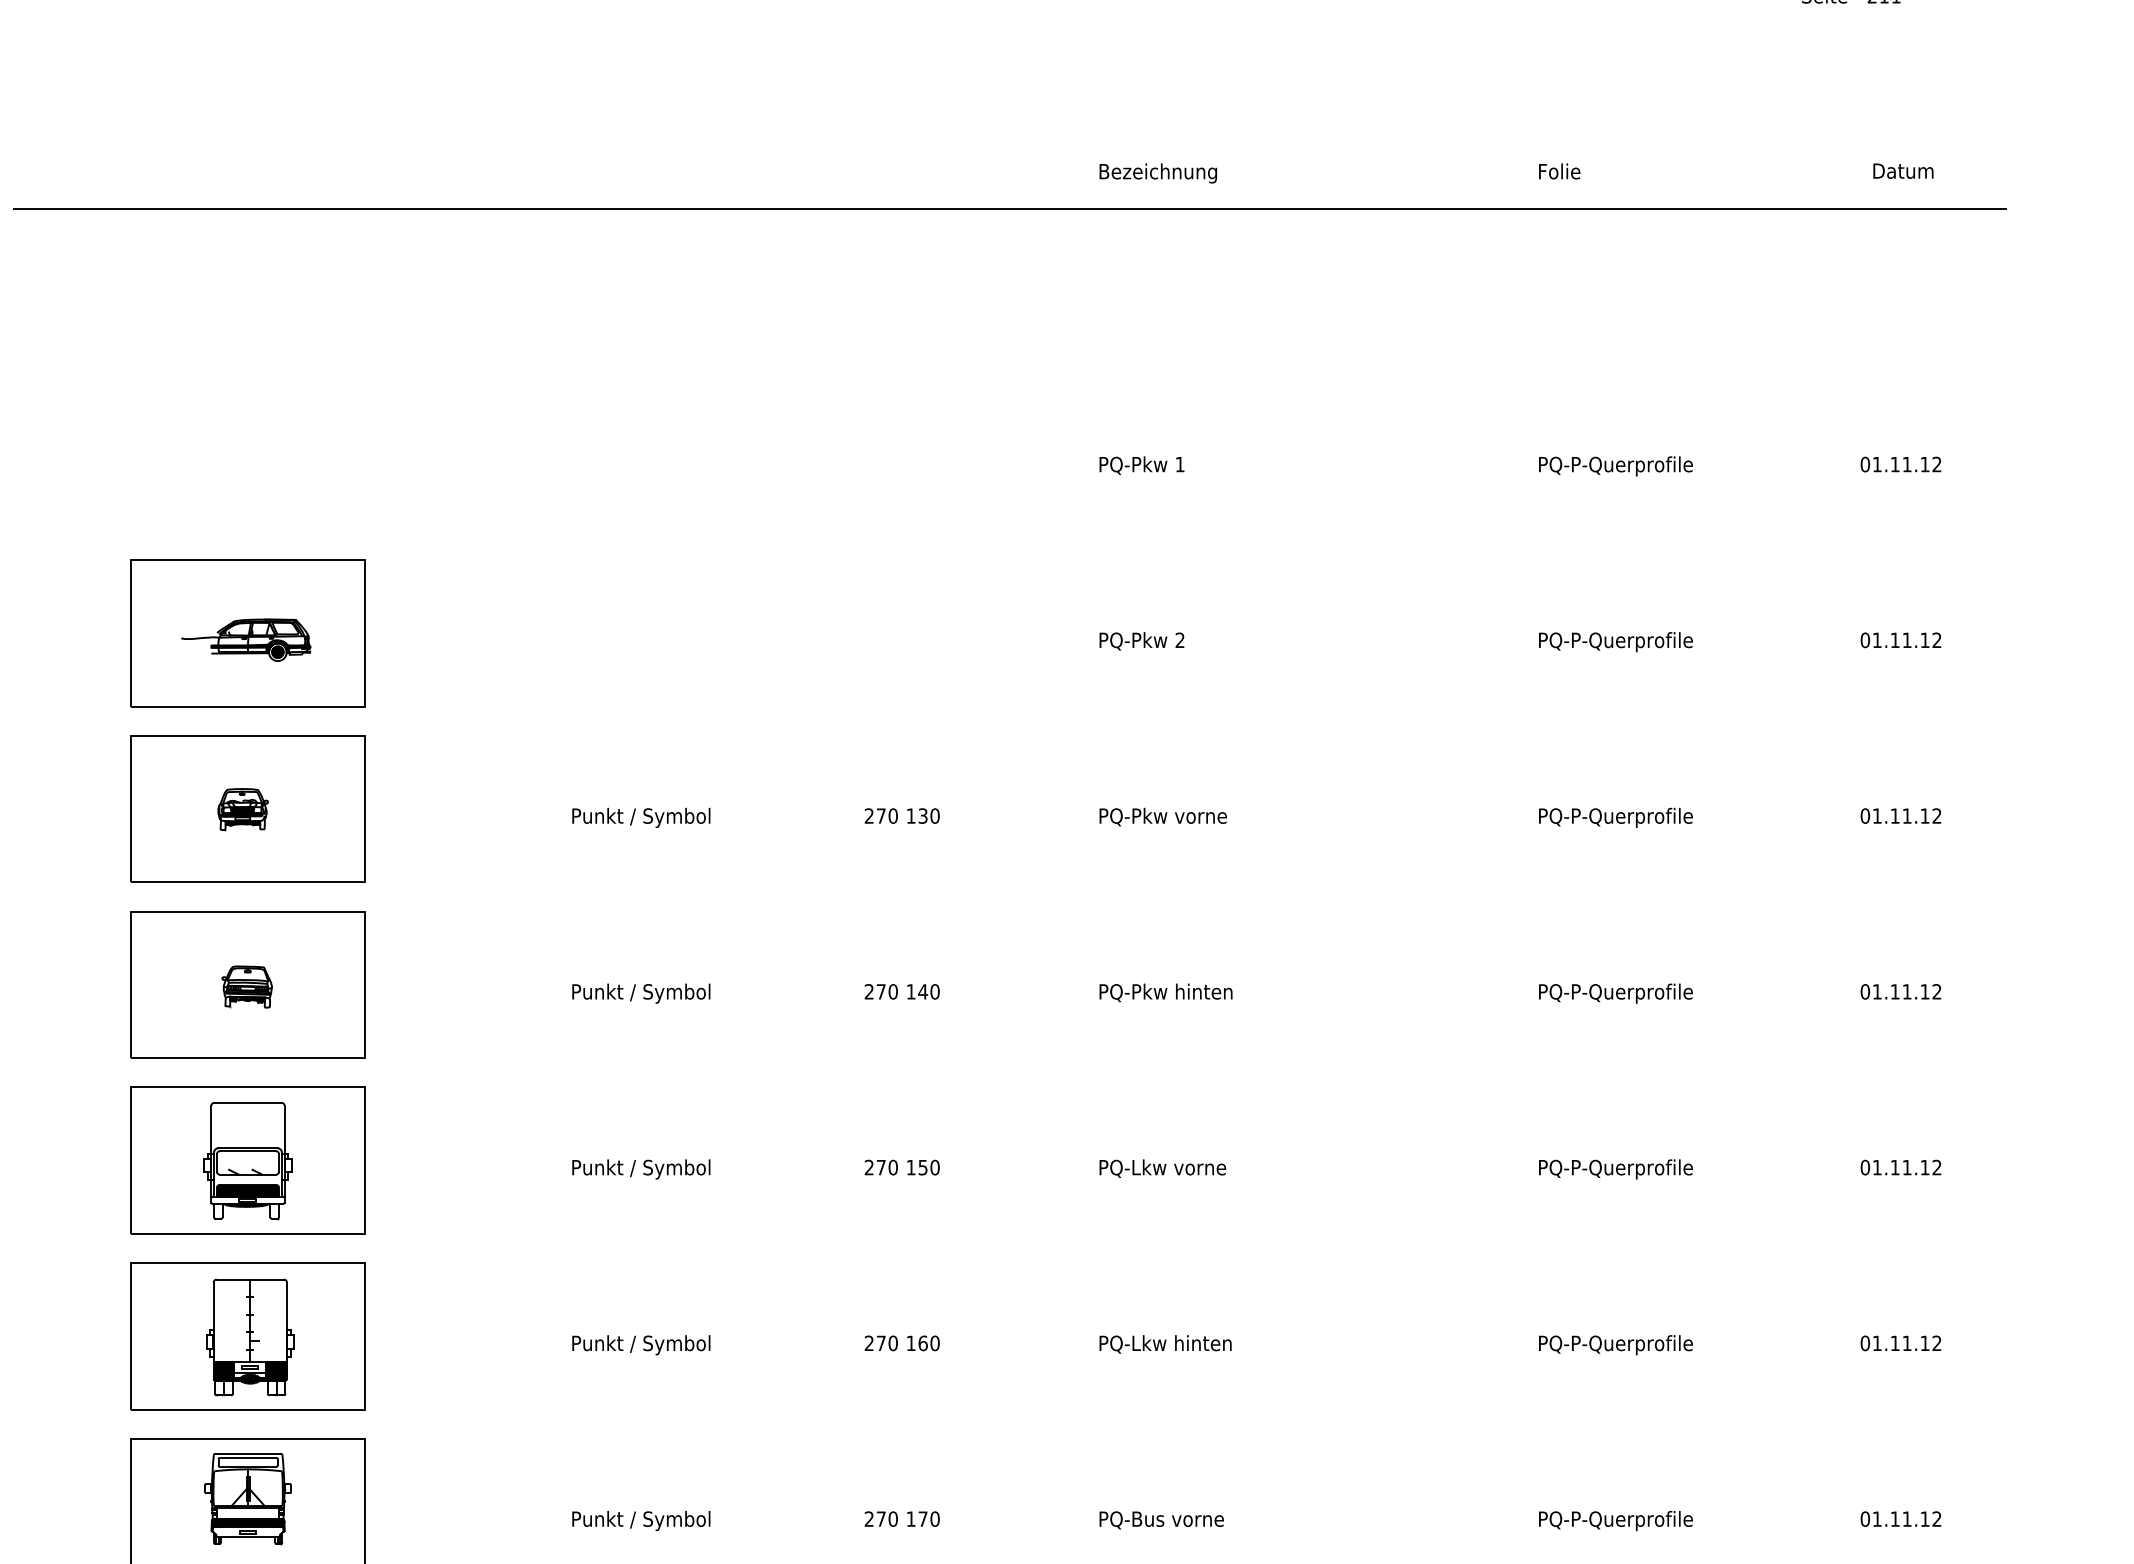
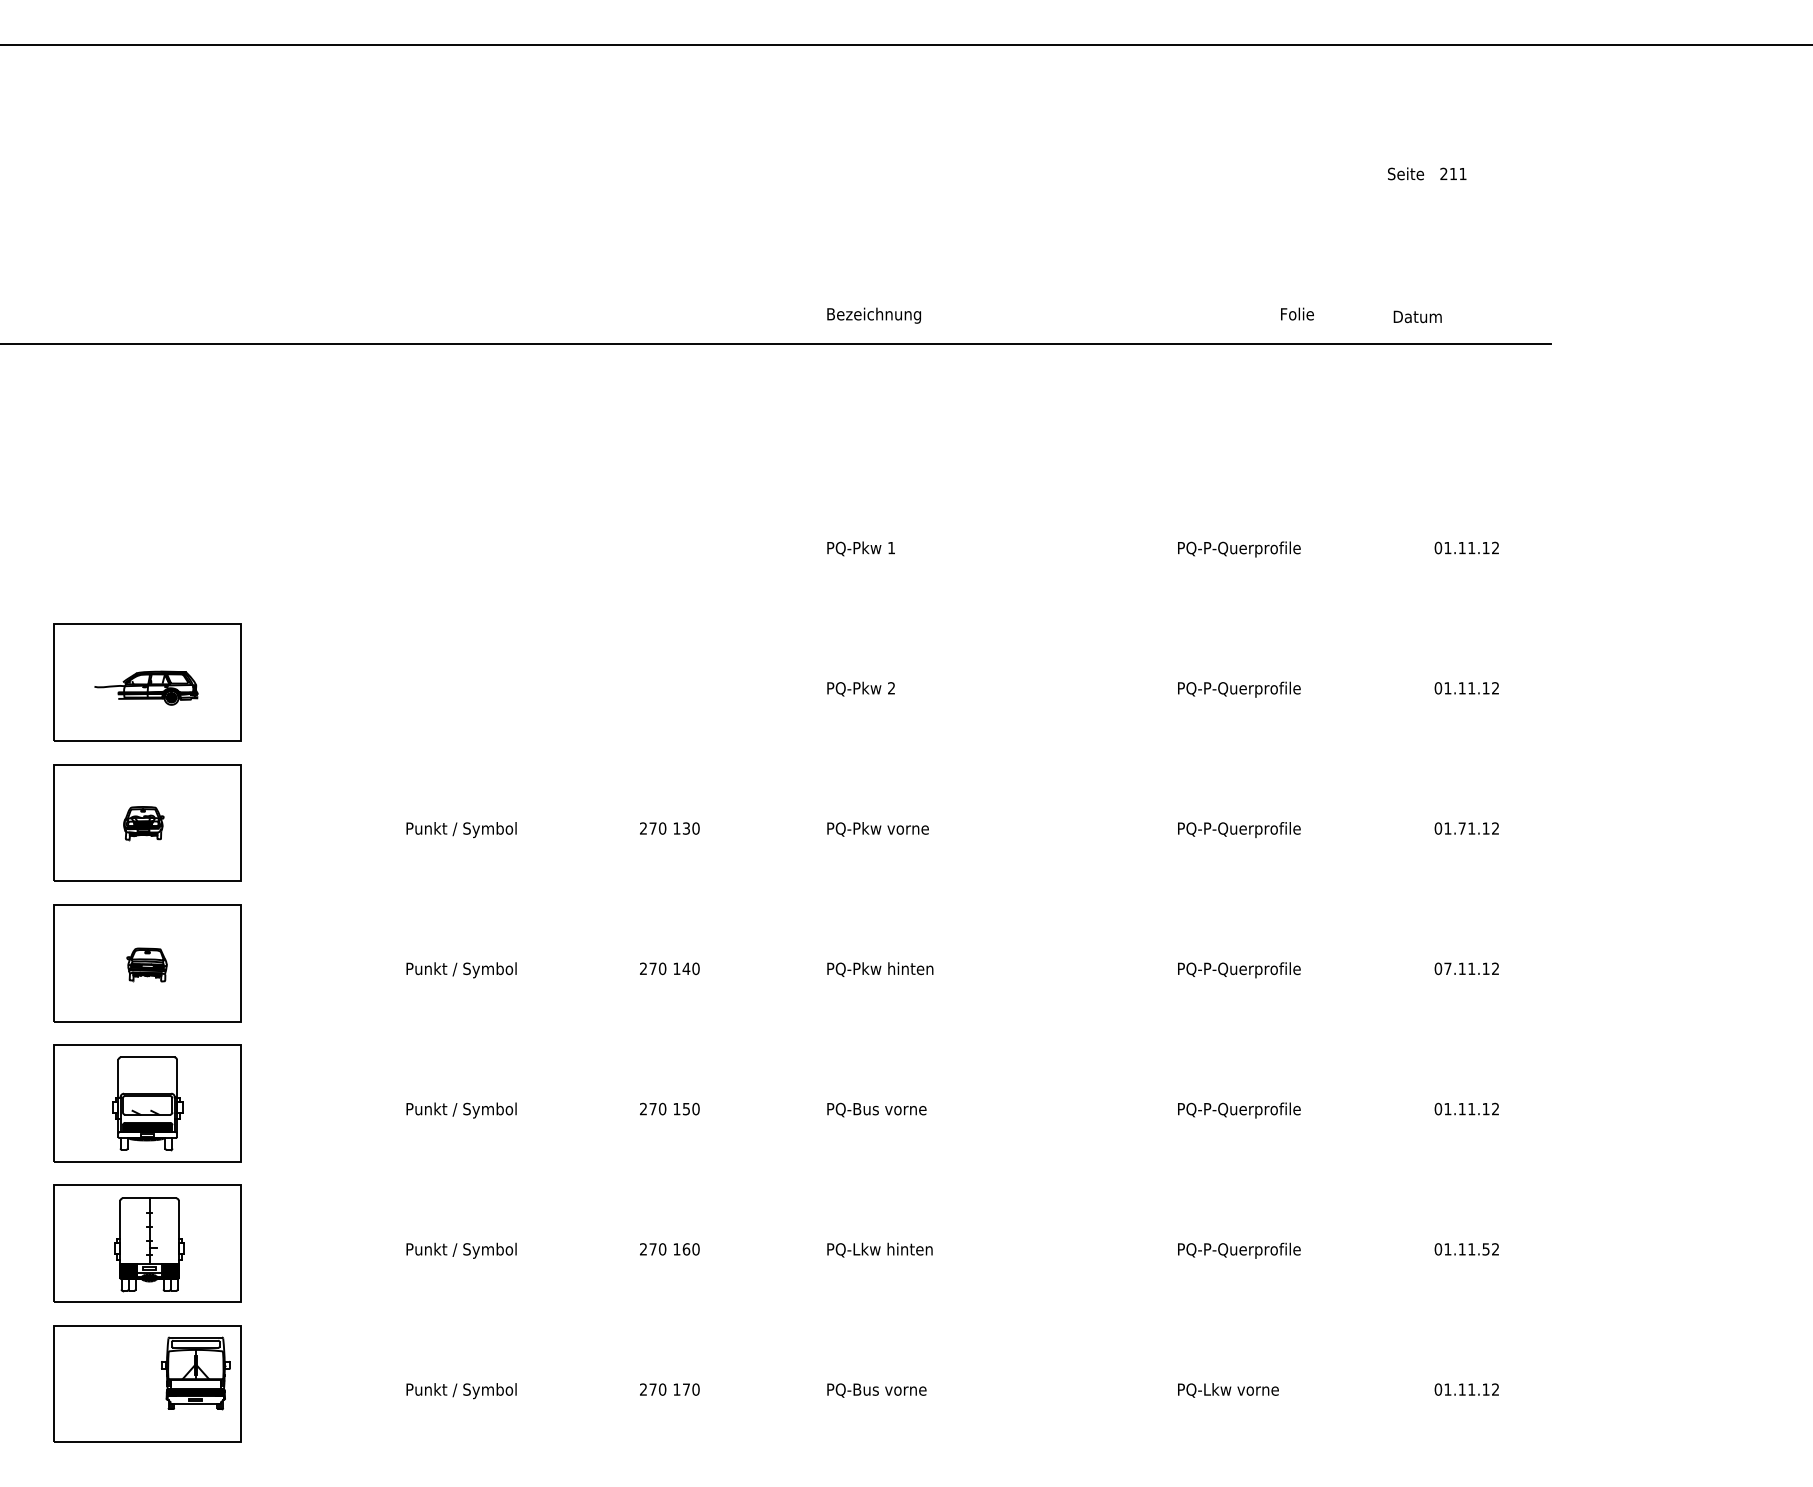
text: (1559, 170) -> (1297, 313), moved
text: (1903, 170) -> (1417, 316), moved
text: (1894, 815) -> (1461, 828), 01.11.12 -> 01.71.12
text: (1876, 991) -> (1447, 968), 01.11.12 -> 07.11.12
text: (1180, 1166) -> (891, 1108), PQ-Lkw vorne -> PQ-Bus vorne
text: (1924, 1343) -> (1485, 1249), 01.11.12 -> 01.11.52
part: (247, 1498) -> (195, 1373), moved
text: (1632, 1521) -> (1252, 1391), PQ-P-Querprofile -> PQ-Lkw vorne

